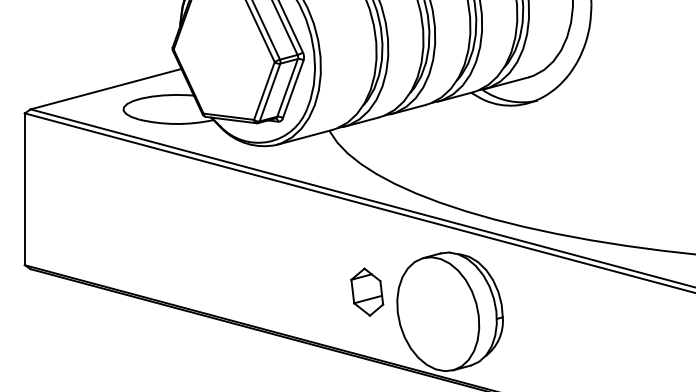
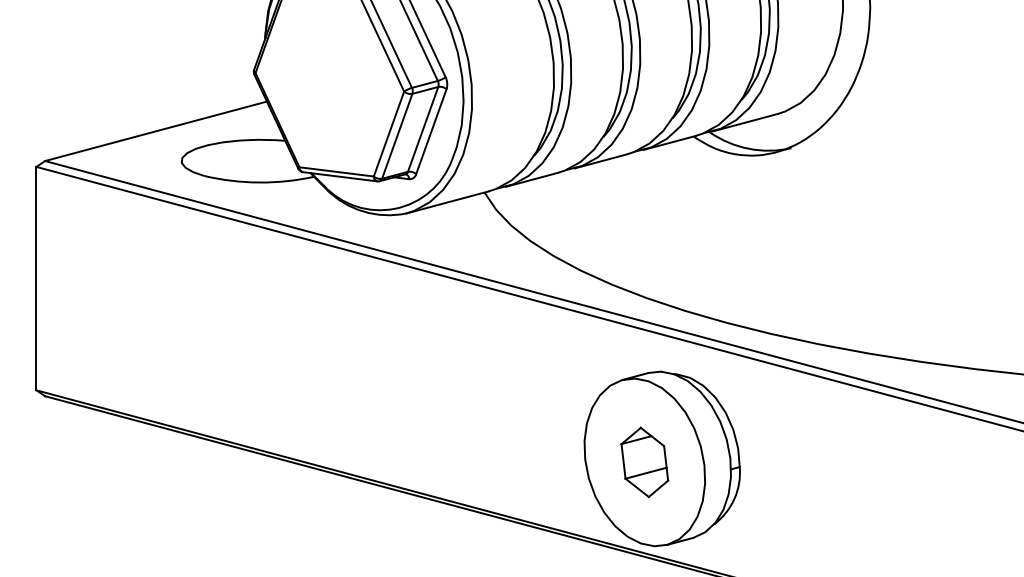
part: (367, 291) -> (645, 461), moved

